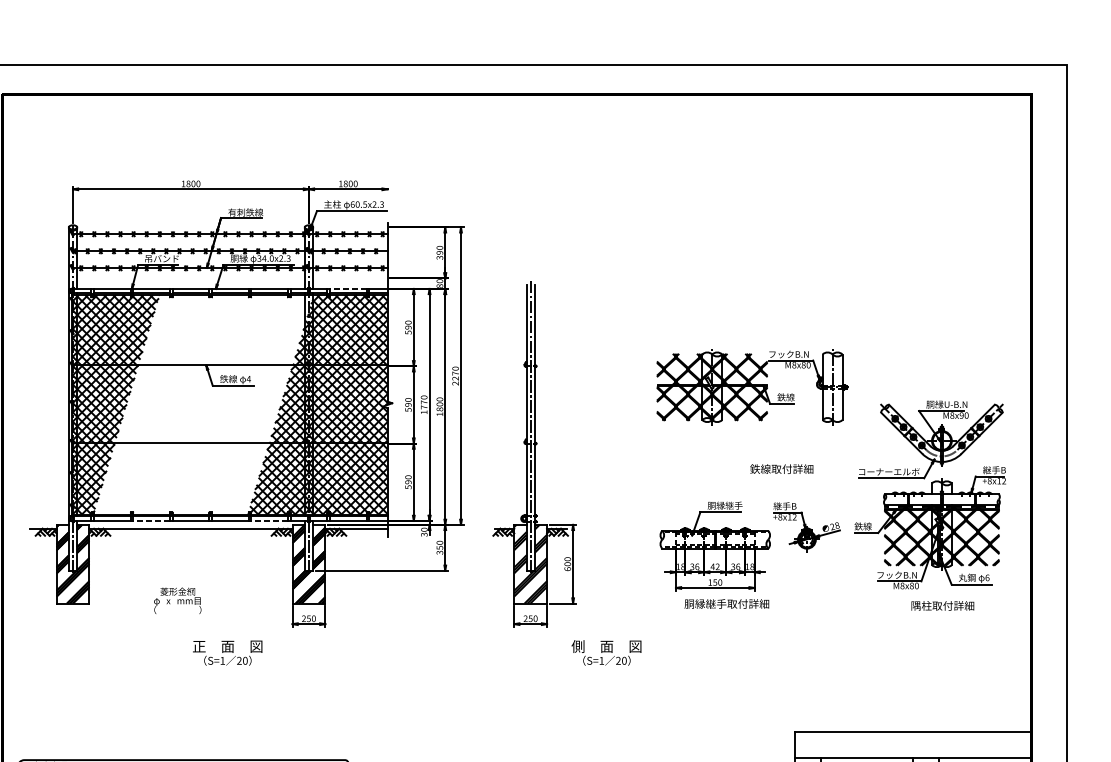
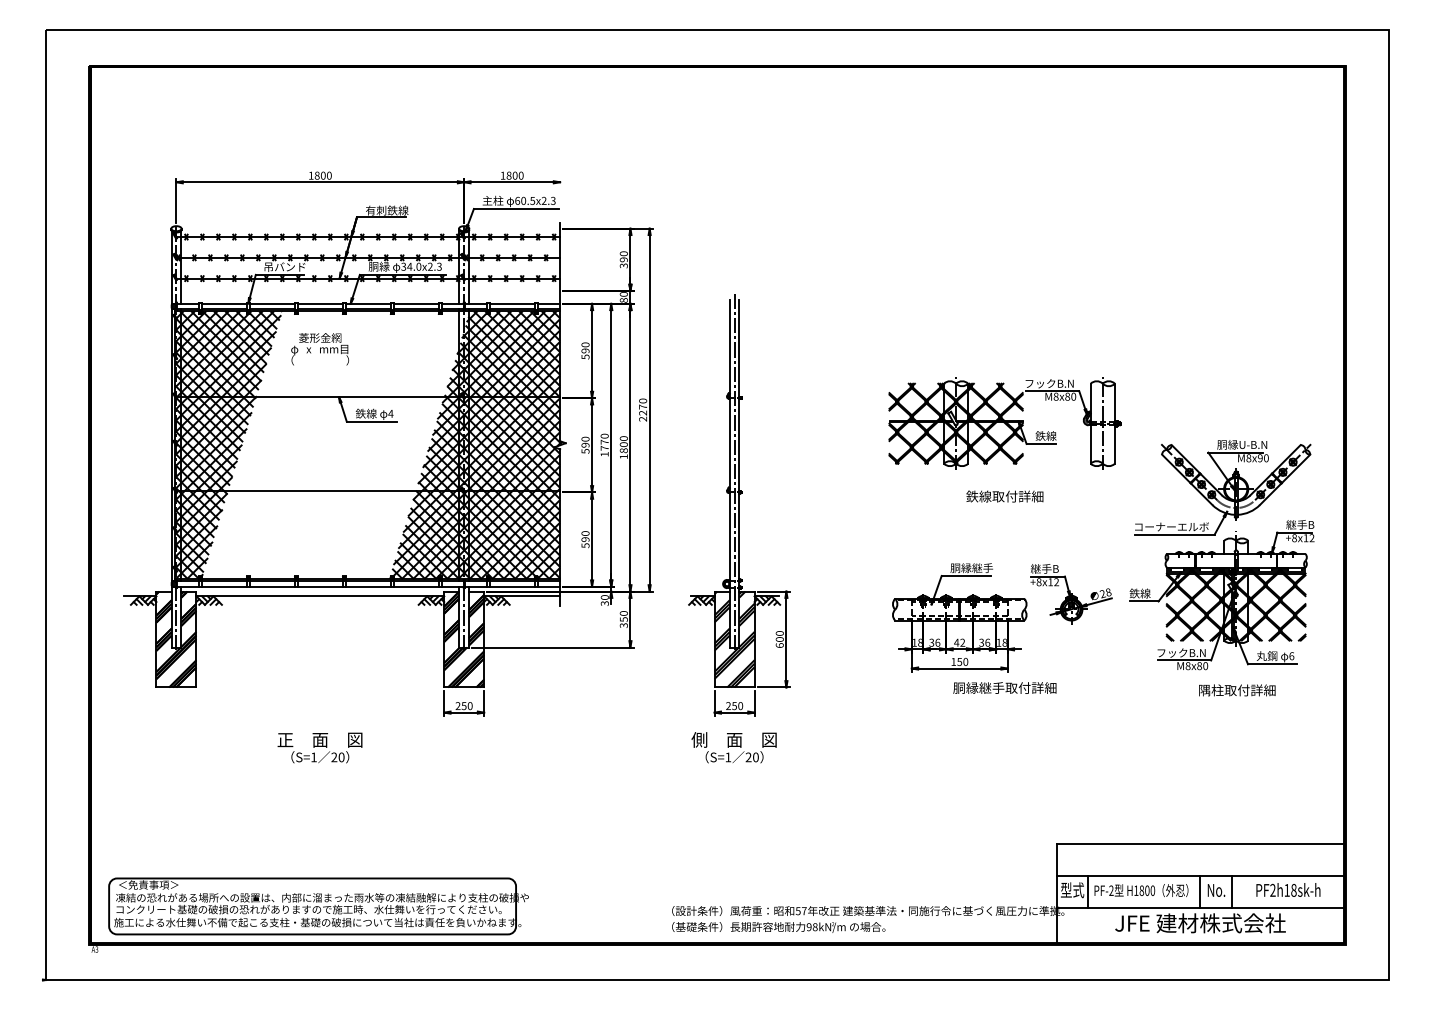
line: (347, 288) -> (511, 303), dashed -> solid
text: (781, 469) -> (1004, 496), moved
line: (150, 520) -> (271, 586), dashed -> solid
line: (269, 520) -> (415, 586), dashed -> solid
text: (177, 601) -> (319, 349), moved
text: (726, 603) -> (1004, 687), moved
text: (227, 652) -> (319, 747), moved
text: (606, 652) -> (733, 747), moved

